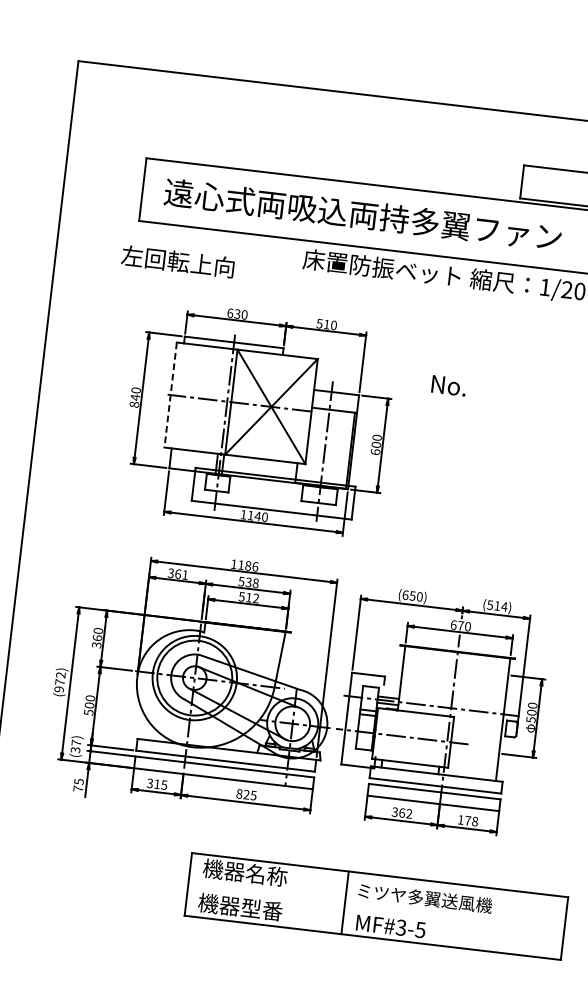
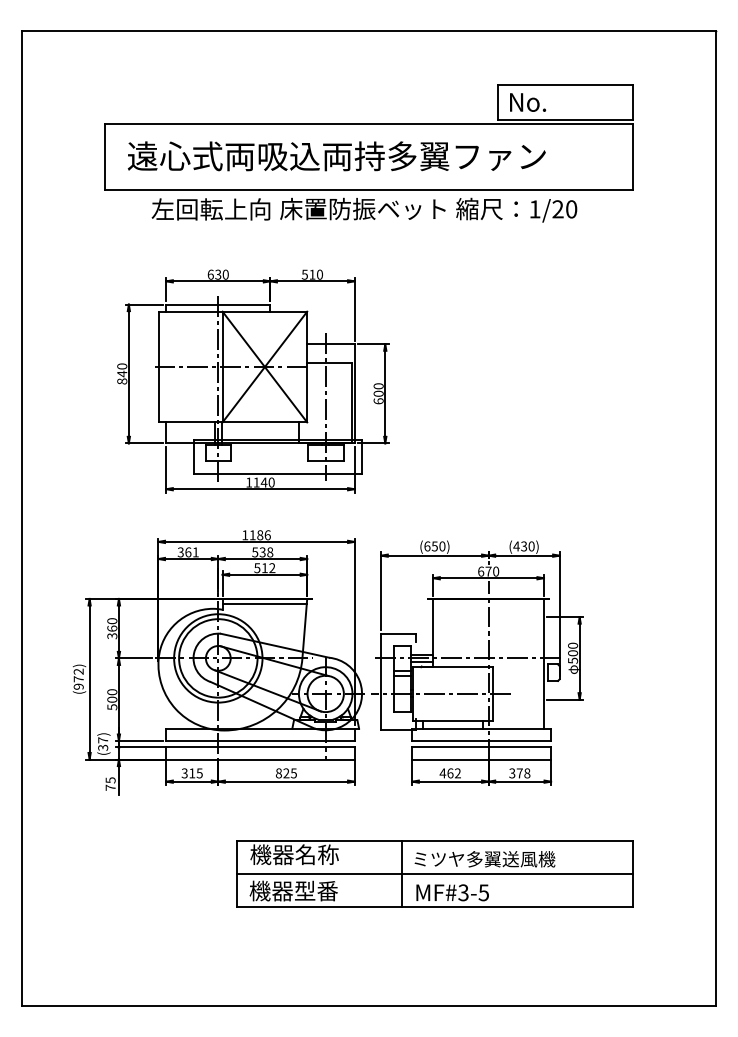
text: (177, 261) -> (210, 209), moved
text: (449, 385) -> (528, 102), moved
line: (170, 395) -> (158, 367), dashed -> solid
text: (496, 605) -> (523, 546), (514) -> (430)
line: (244, 631) -> (264, 603), added
text: (394, 812) -> (442, 773), 362 -> 462
text: (461, 820) -> (512, 773), 178 -> 378
line: (375, 906) -> (434, 873), added

